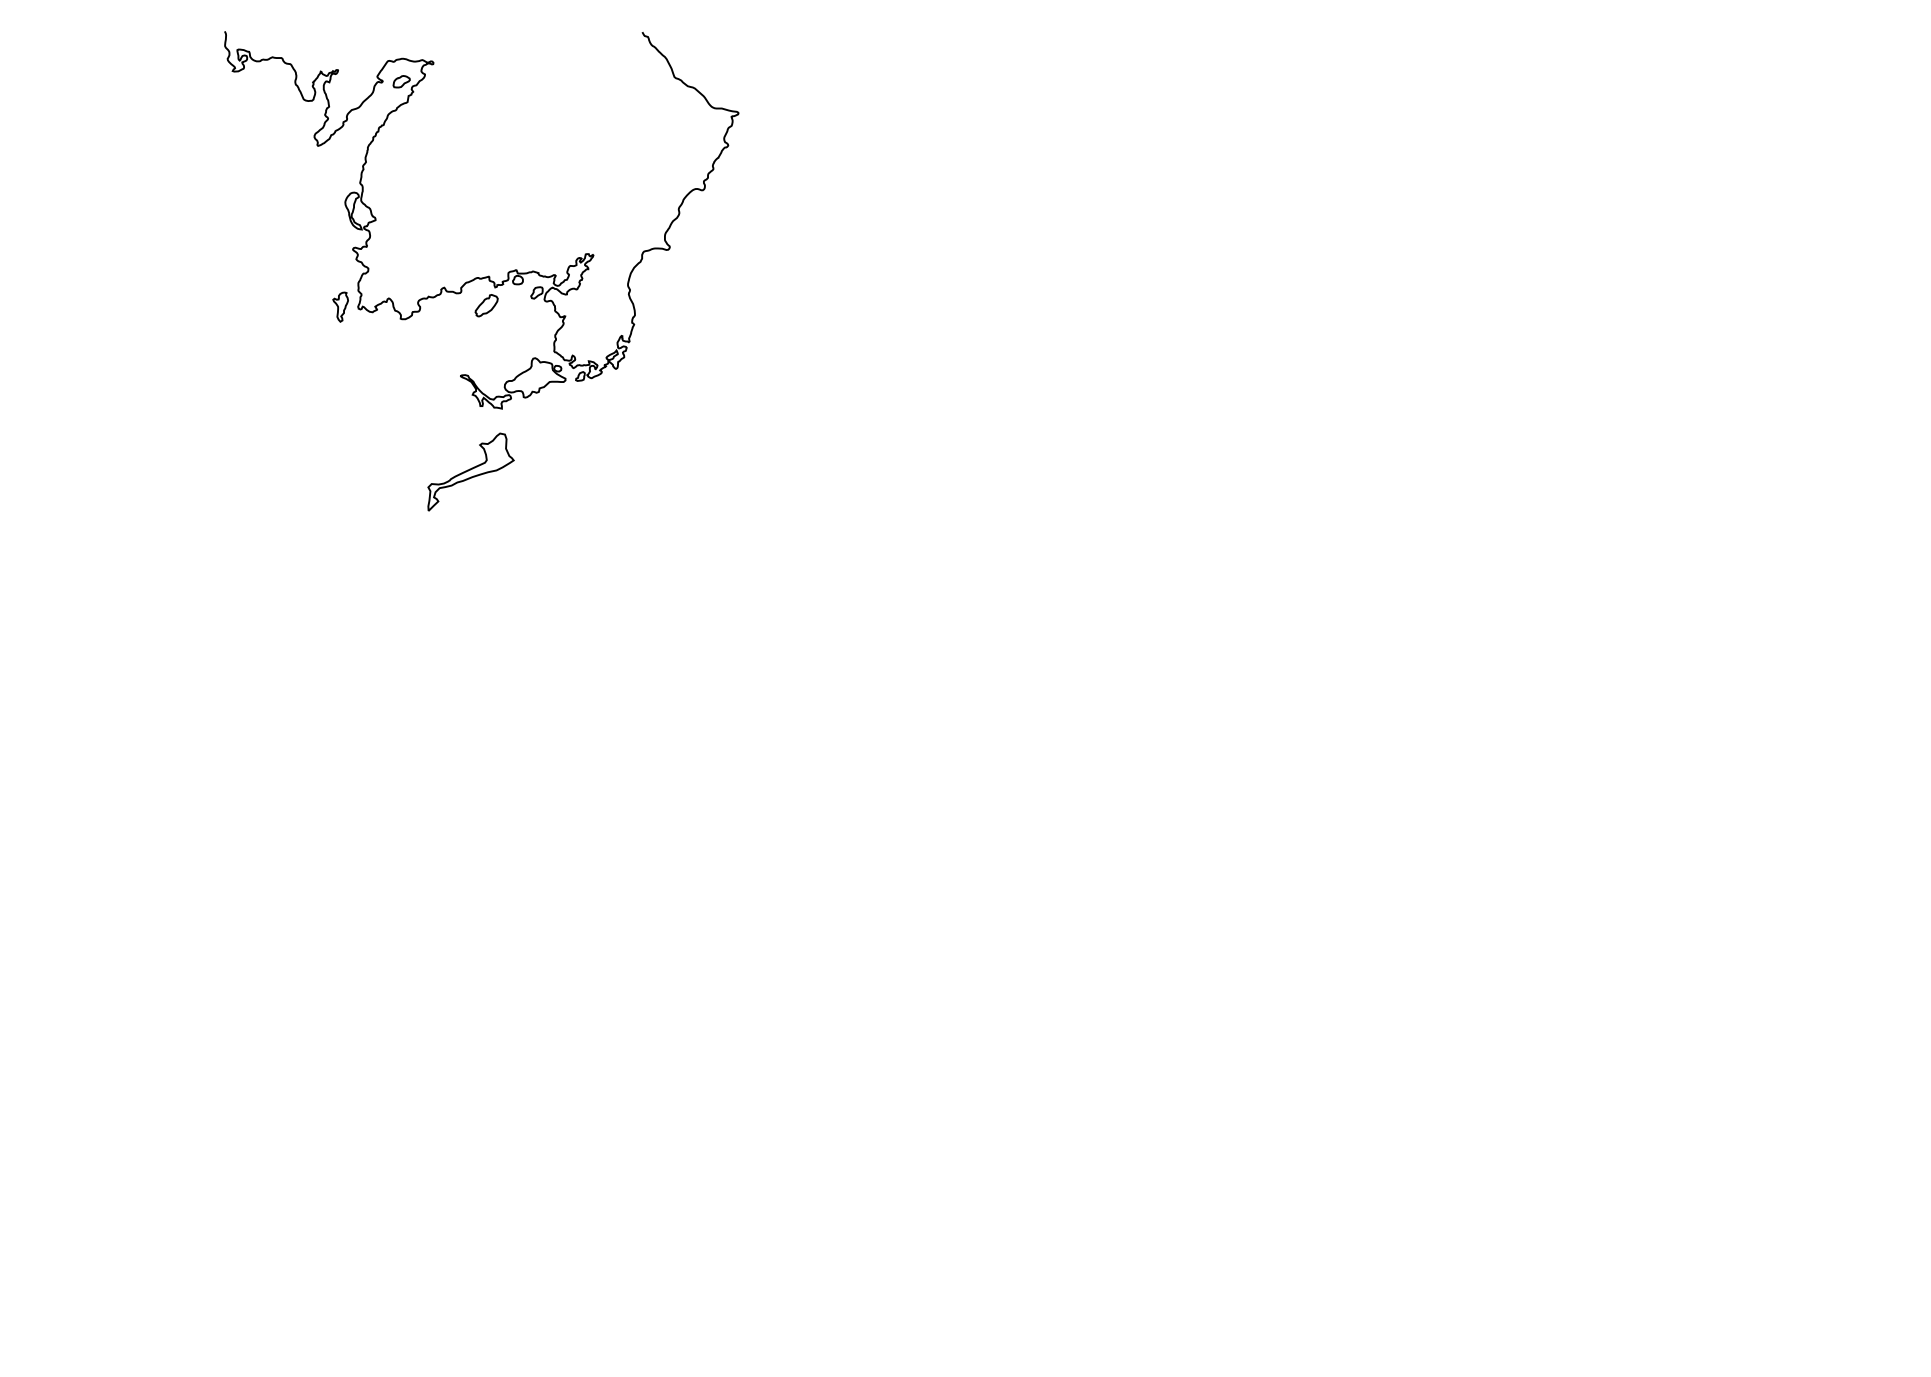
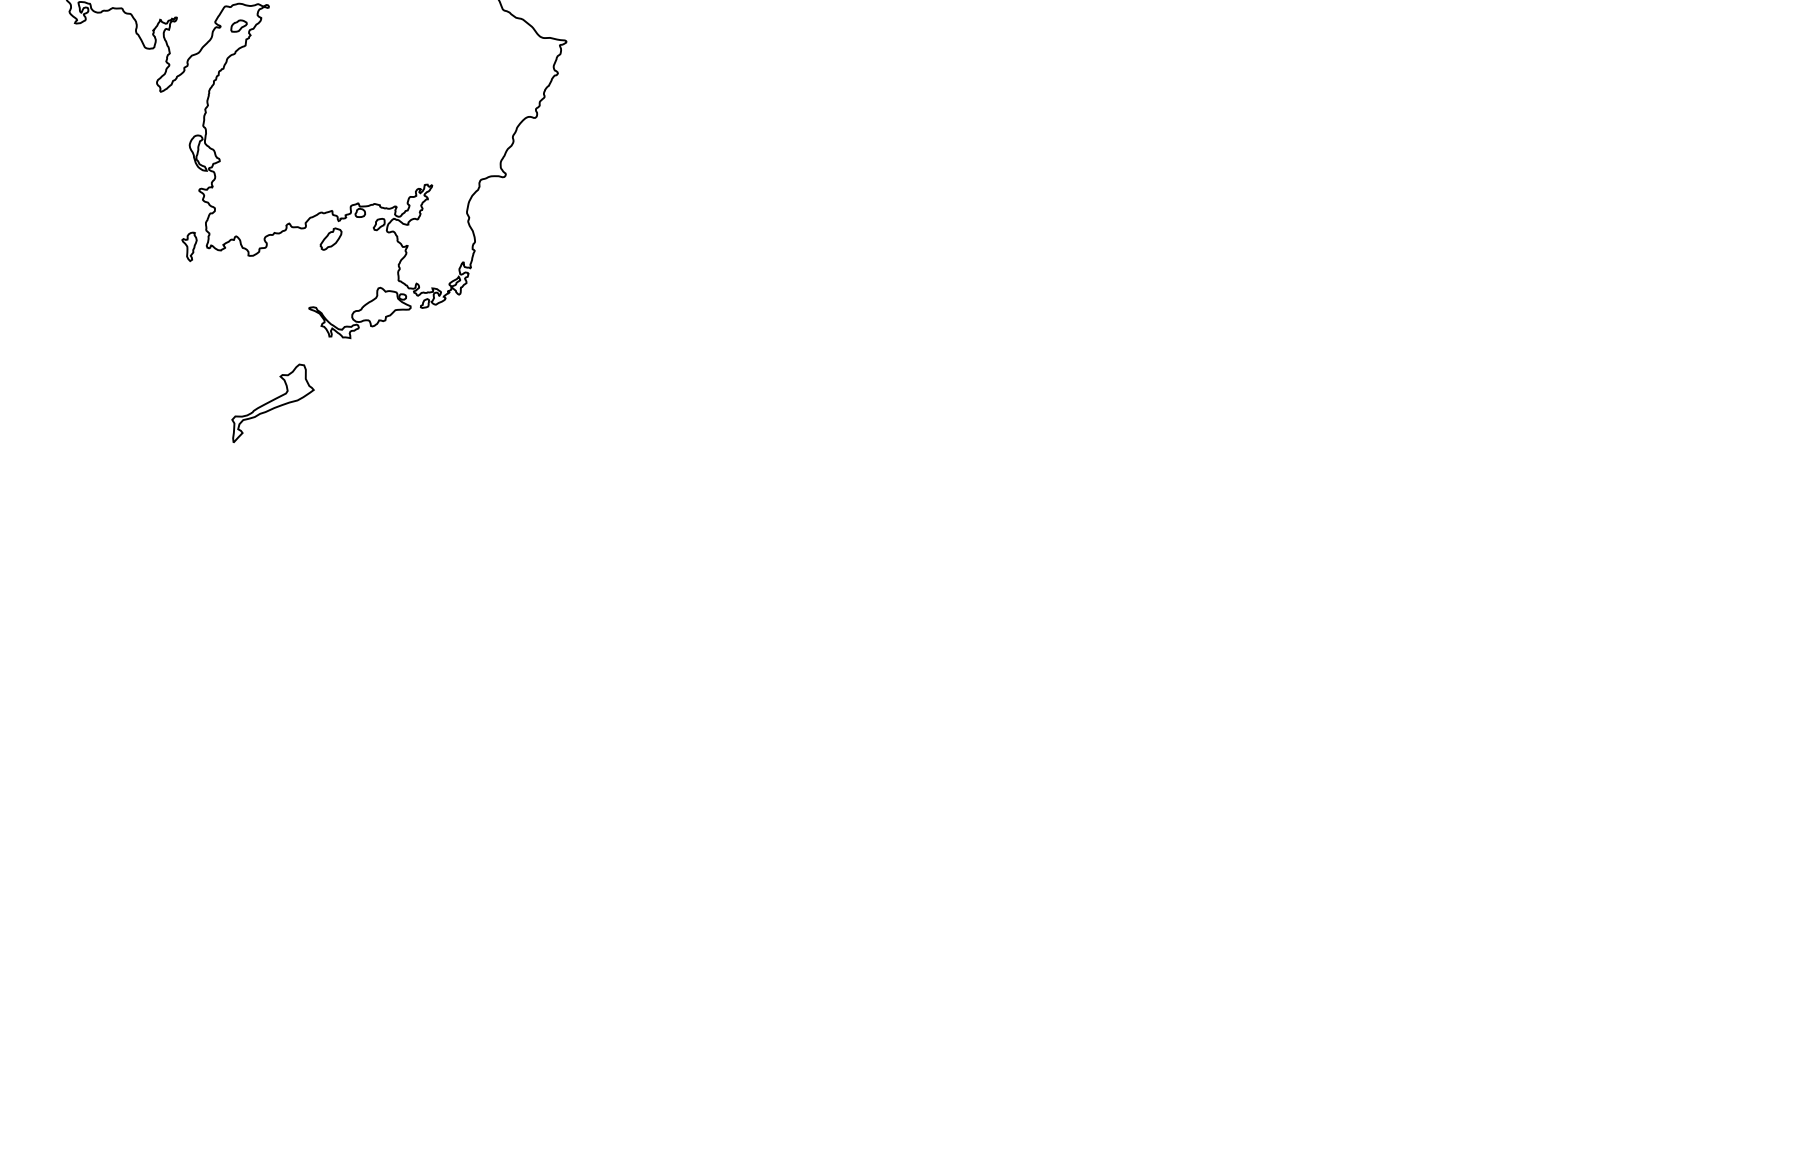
part: (470, 471) -> (272, 402), moved

